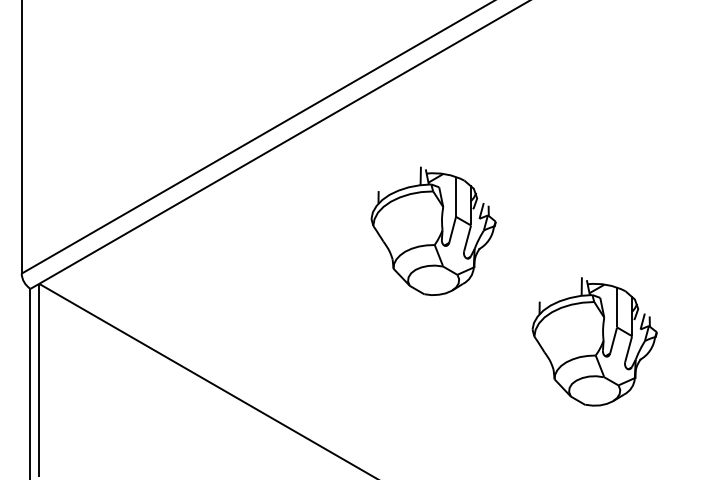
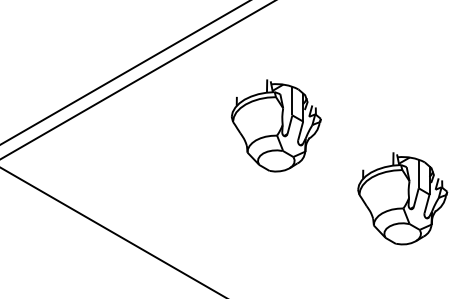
part: (594, 341) -> (402, 198), moved

